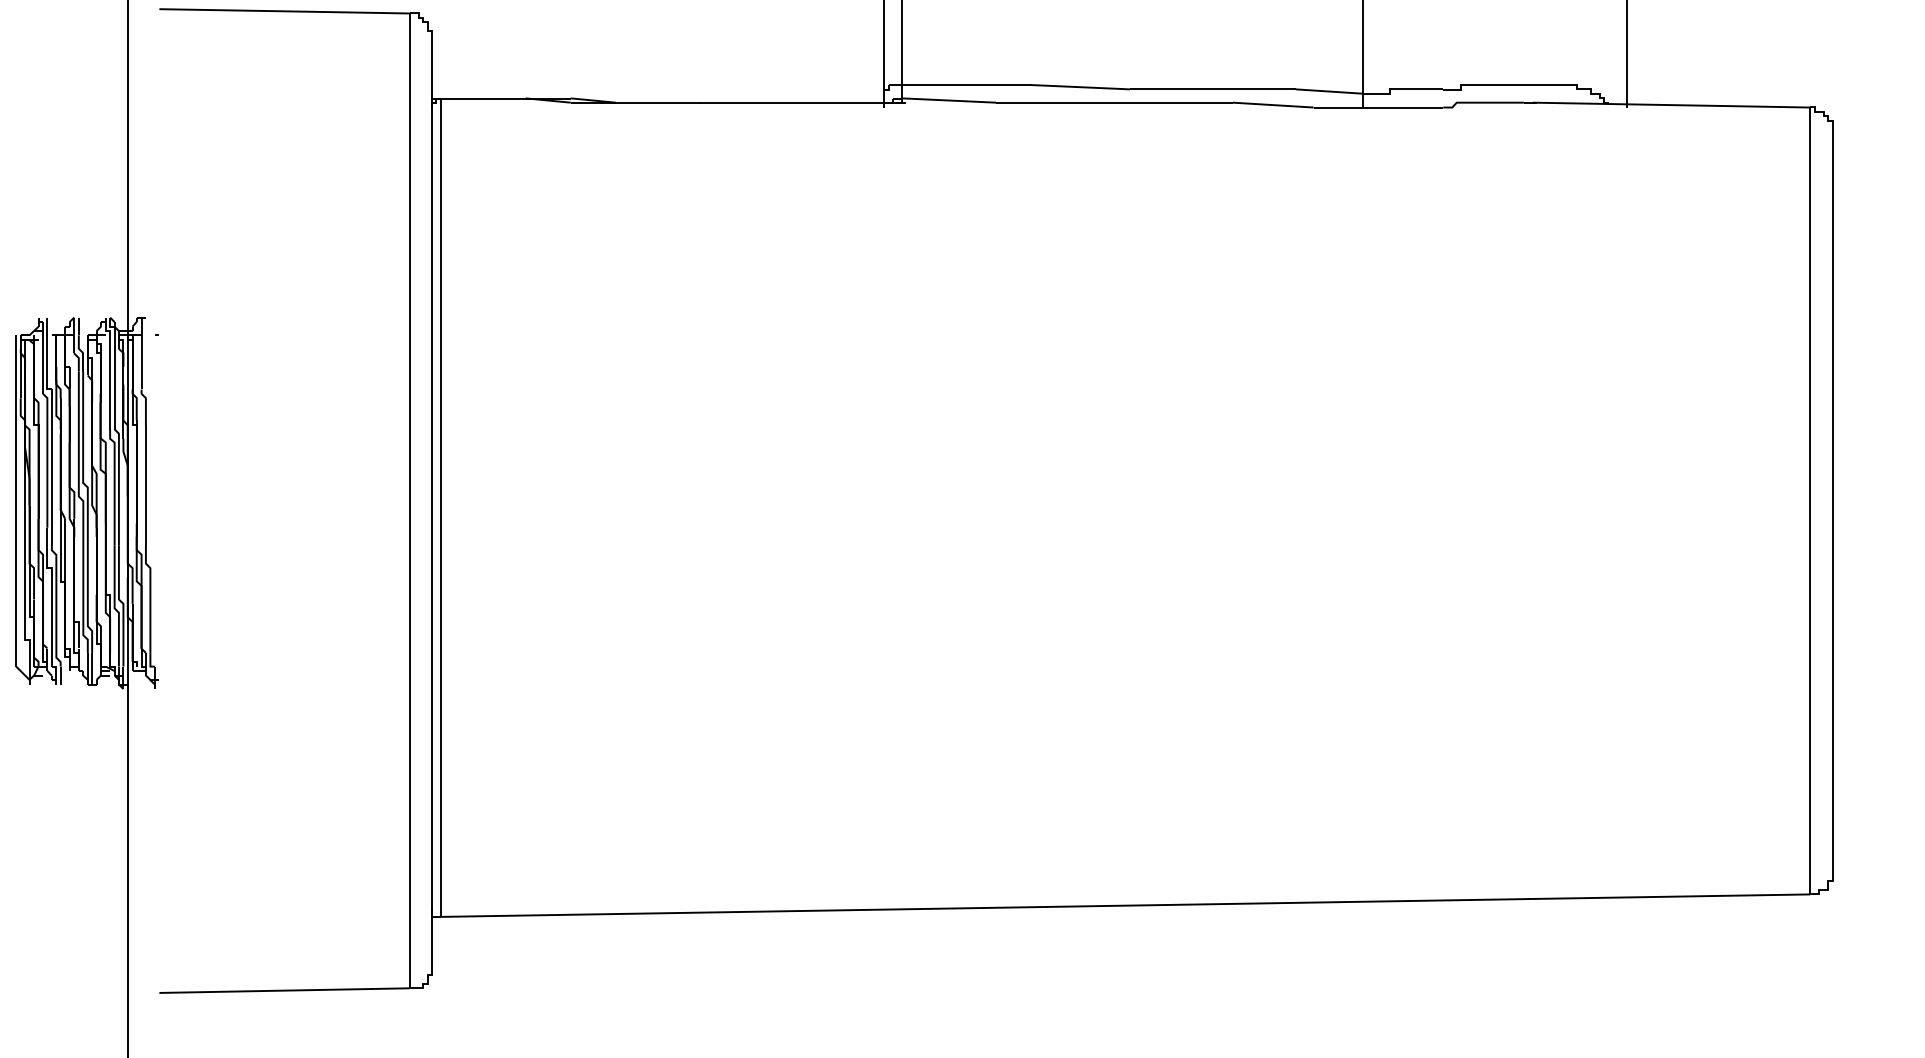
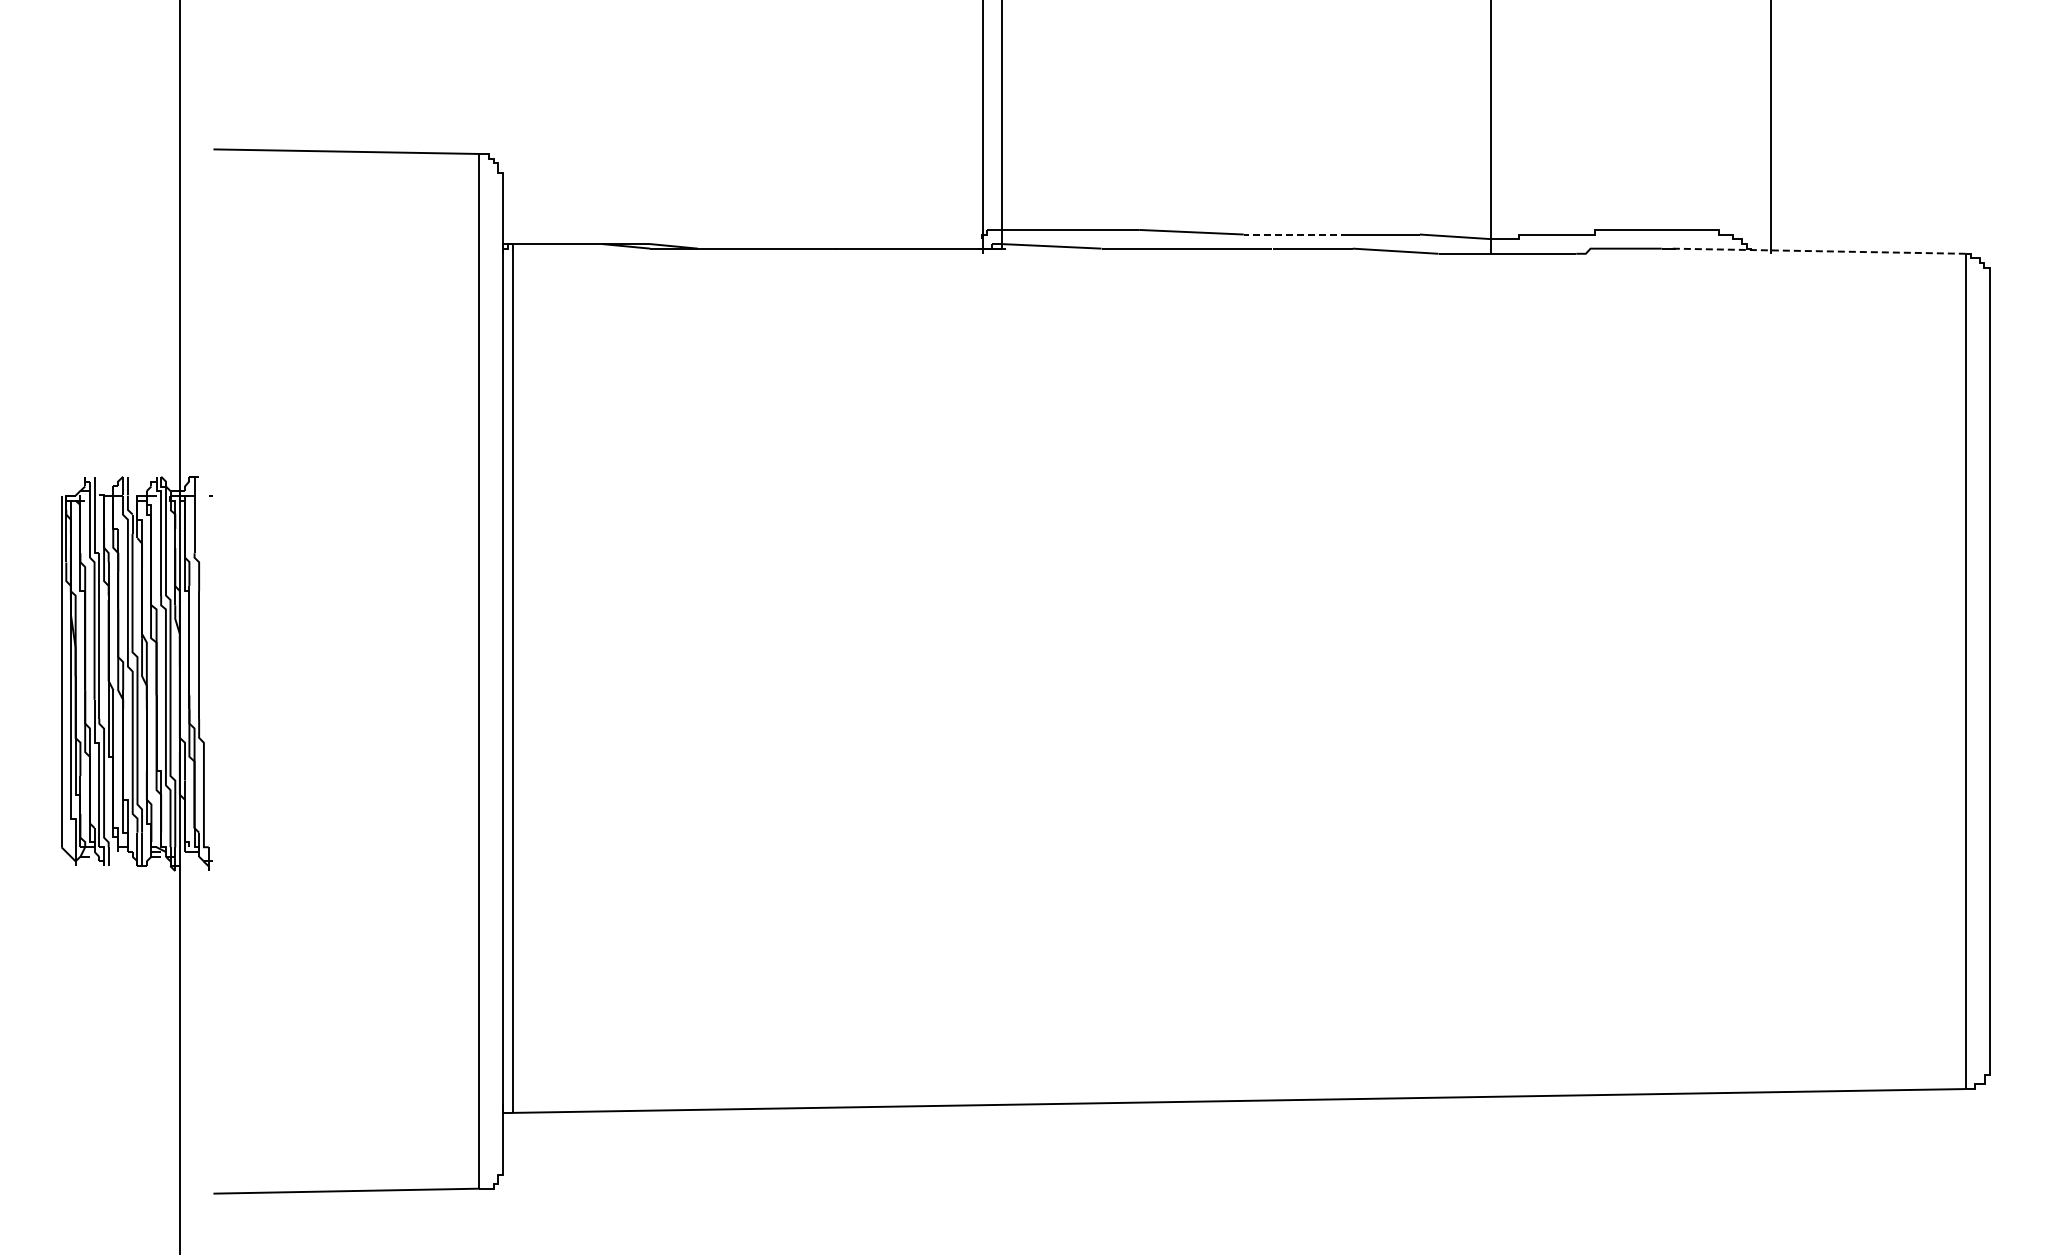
line: (1178, 89) -> (1295, 234), solid -> dashed
line: (1671, 105) -> (1818, 251), solid -> dashed

